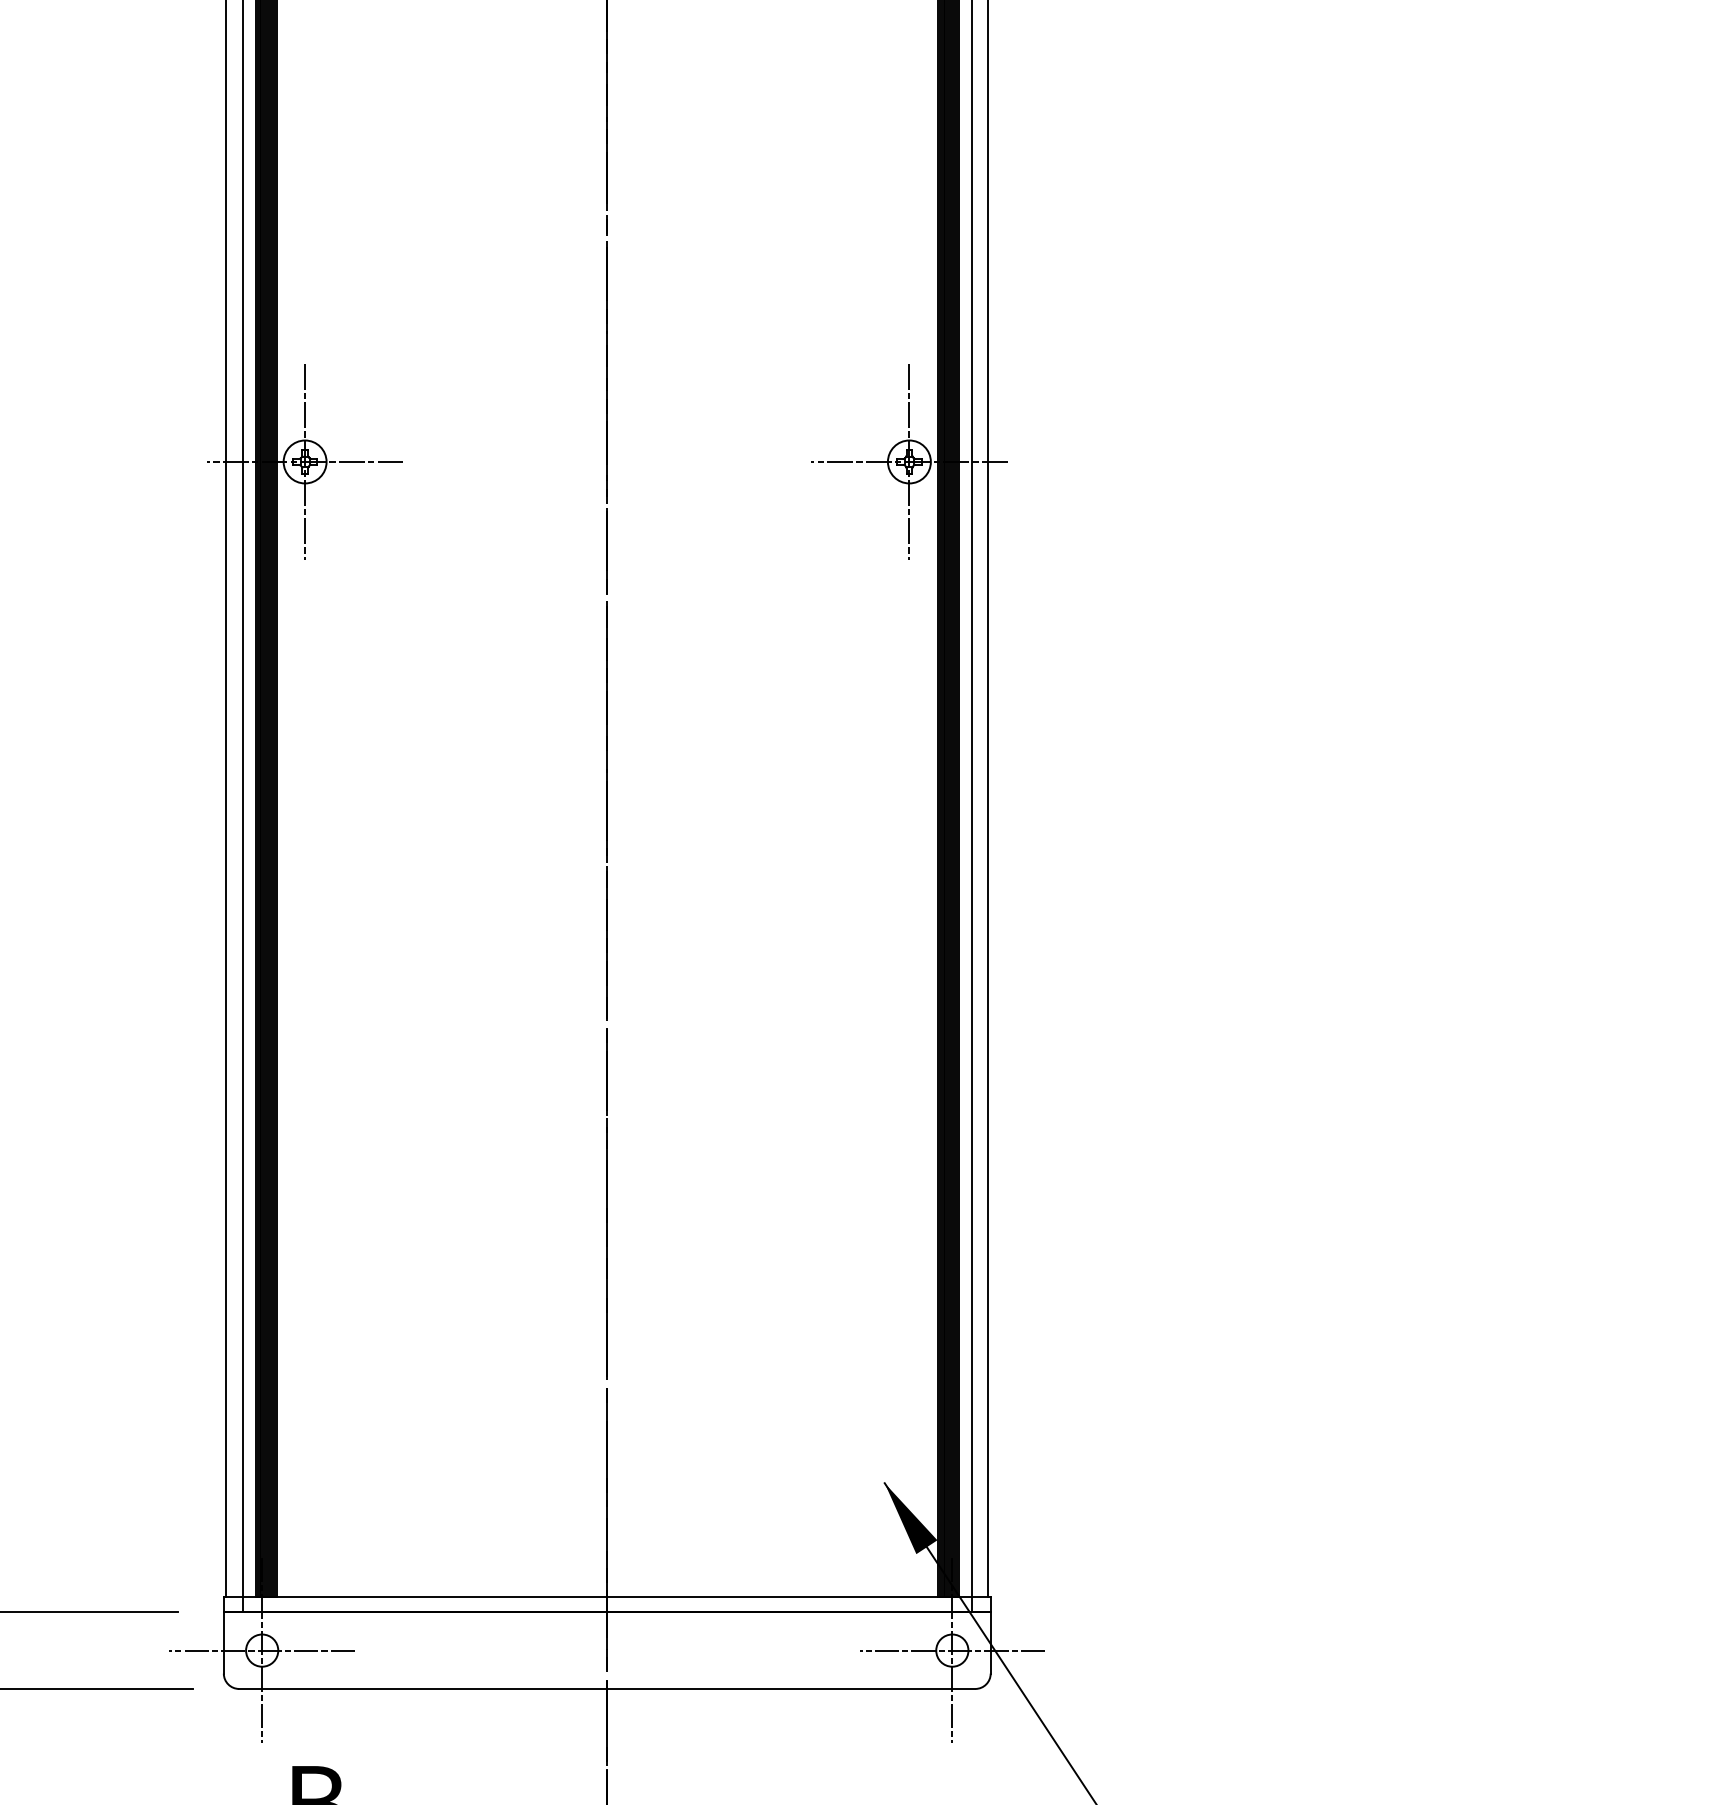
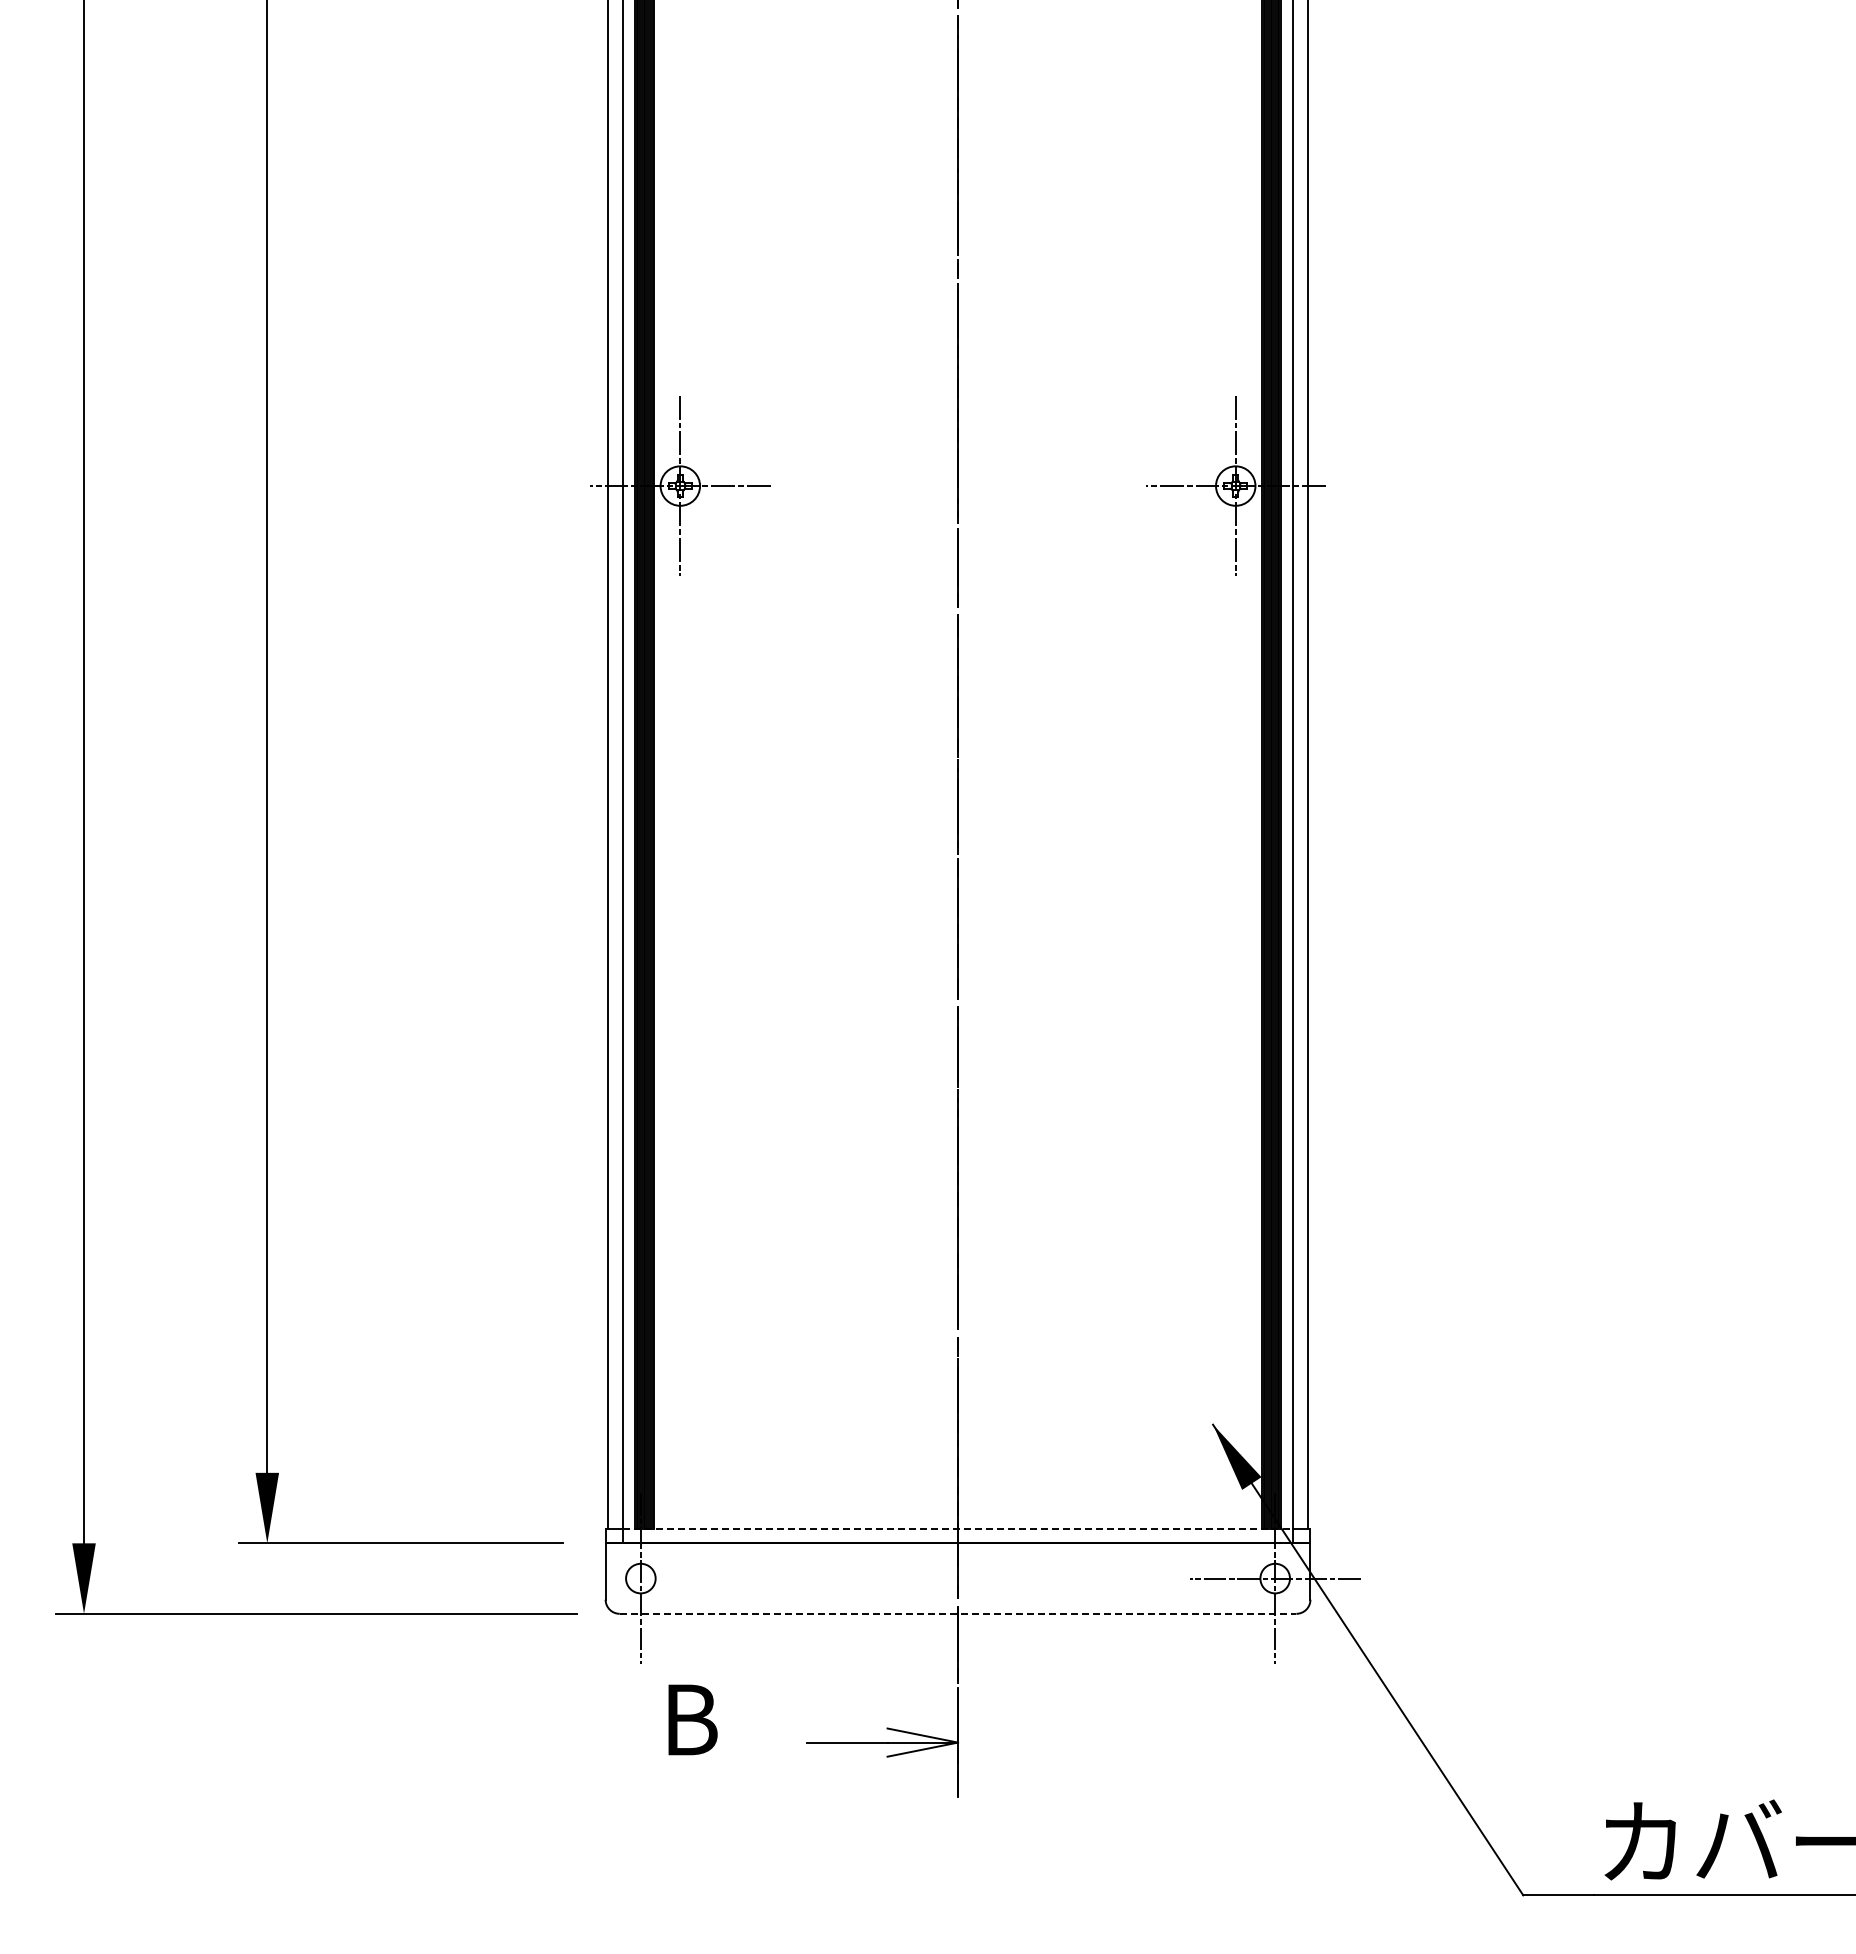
line: (607, 1597) -> (958, 1529), solid -> dashed
line: (261, 1650) -> (640, 1578), removed
line: (607, 1688) -> (958, 1613), solid -> dashed

